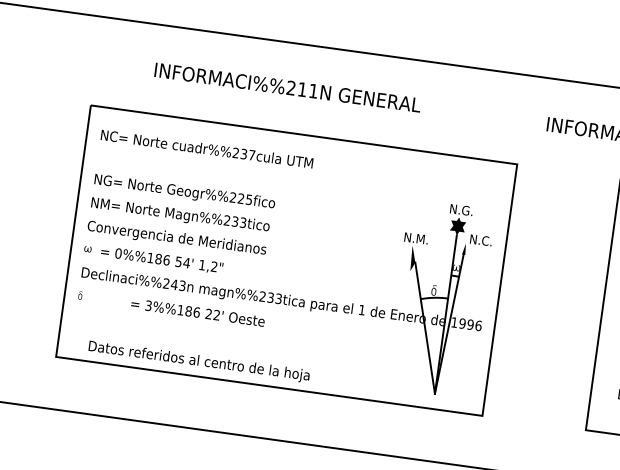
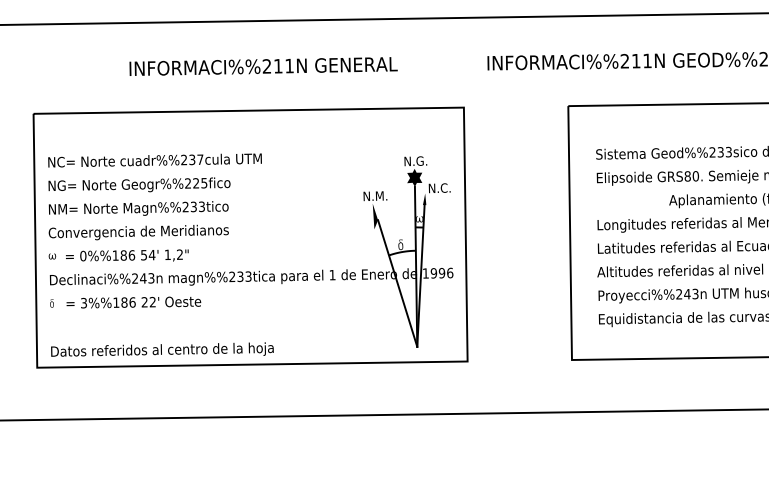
text: (287, 87) -> (263, 66), moved
text: (206, 149) -> (154, 160), moved
text: (197, 312) -> (133, 302), moved
text: (199, 360) -> (162, 349), moved

